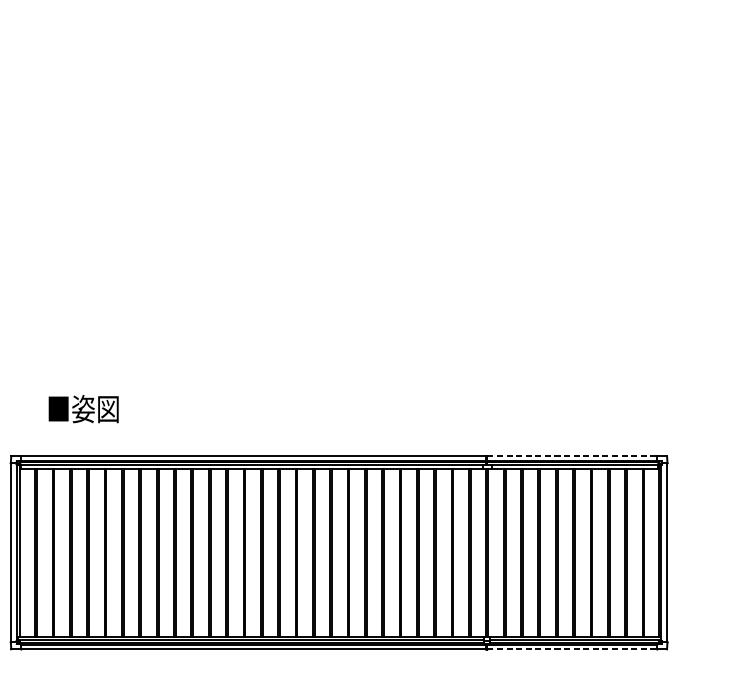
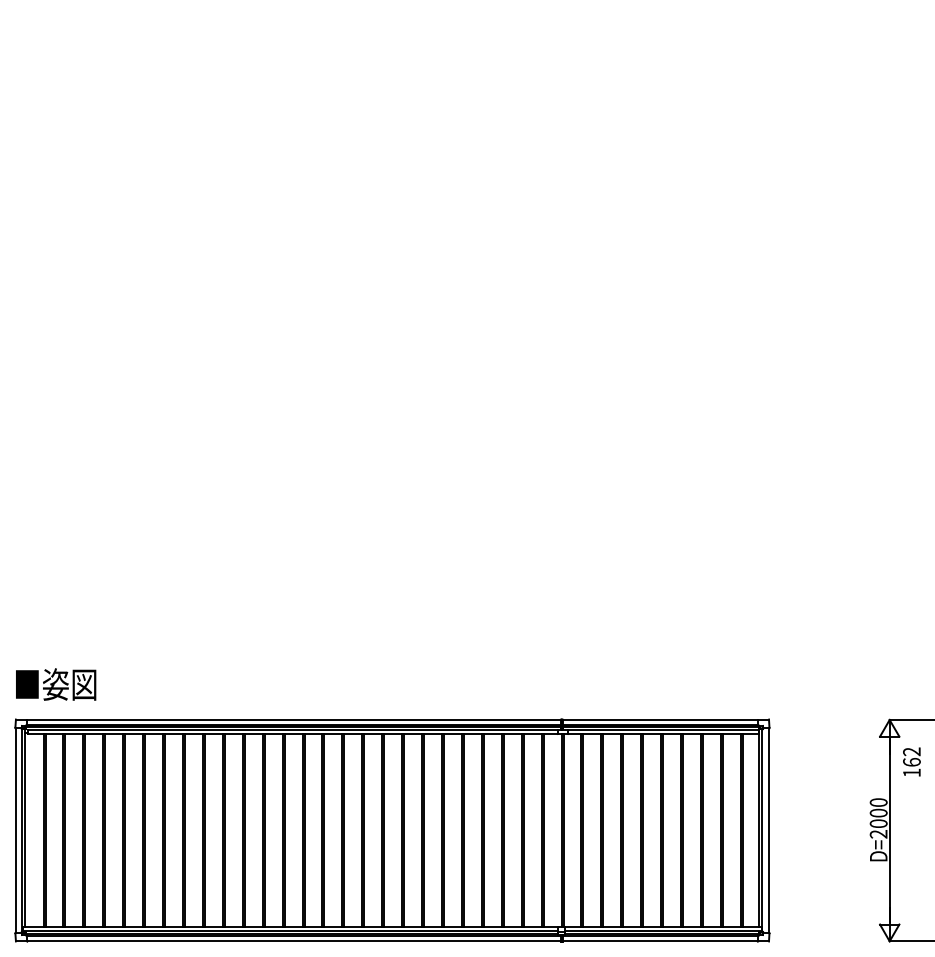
text: (84, 409) -> (56, 684), moved
line: (572, 456) -> (660, 719), dashed -> solid
line: (572, 649) -> (660, 941), dashed -> solid

